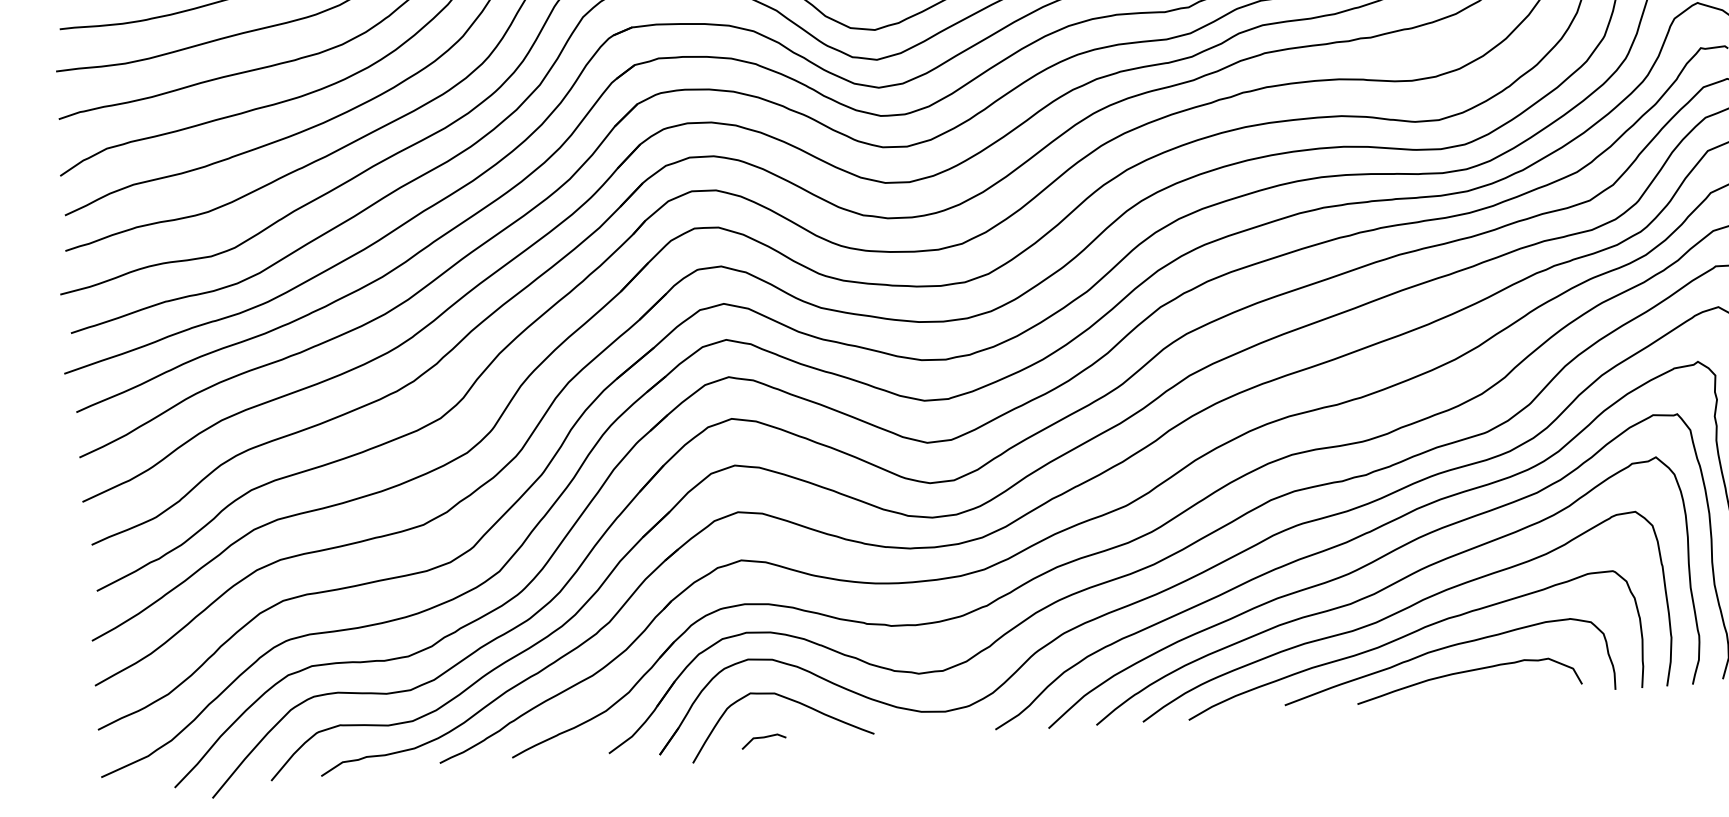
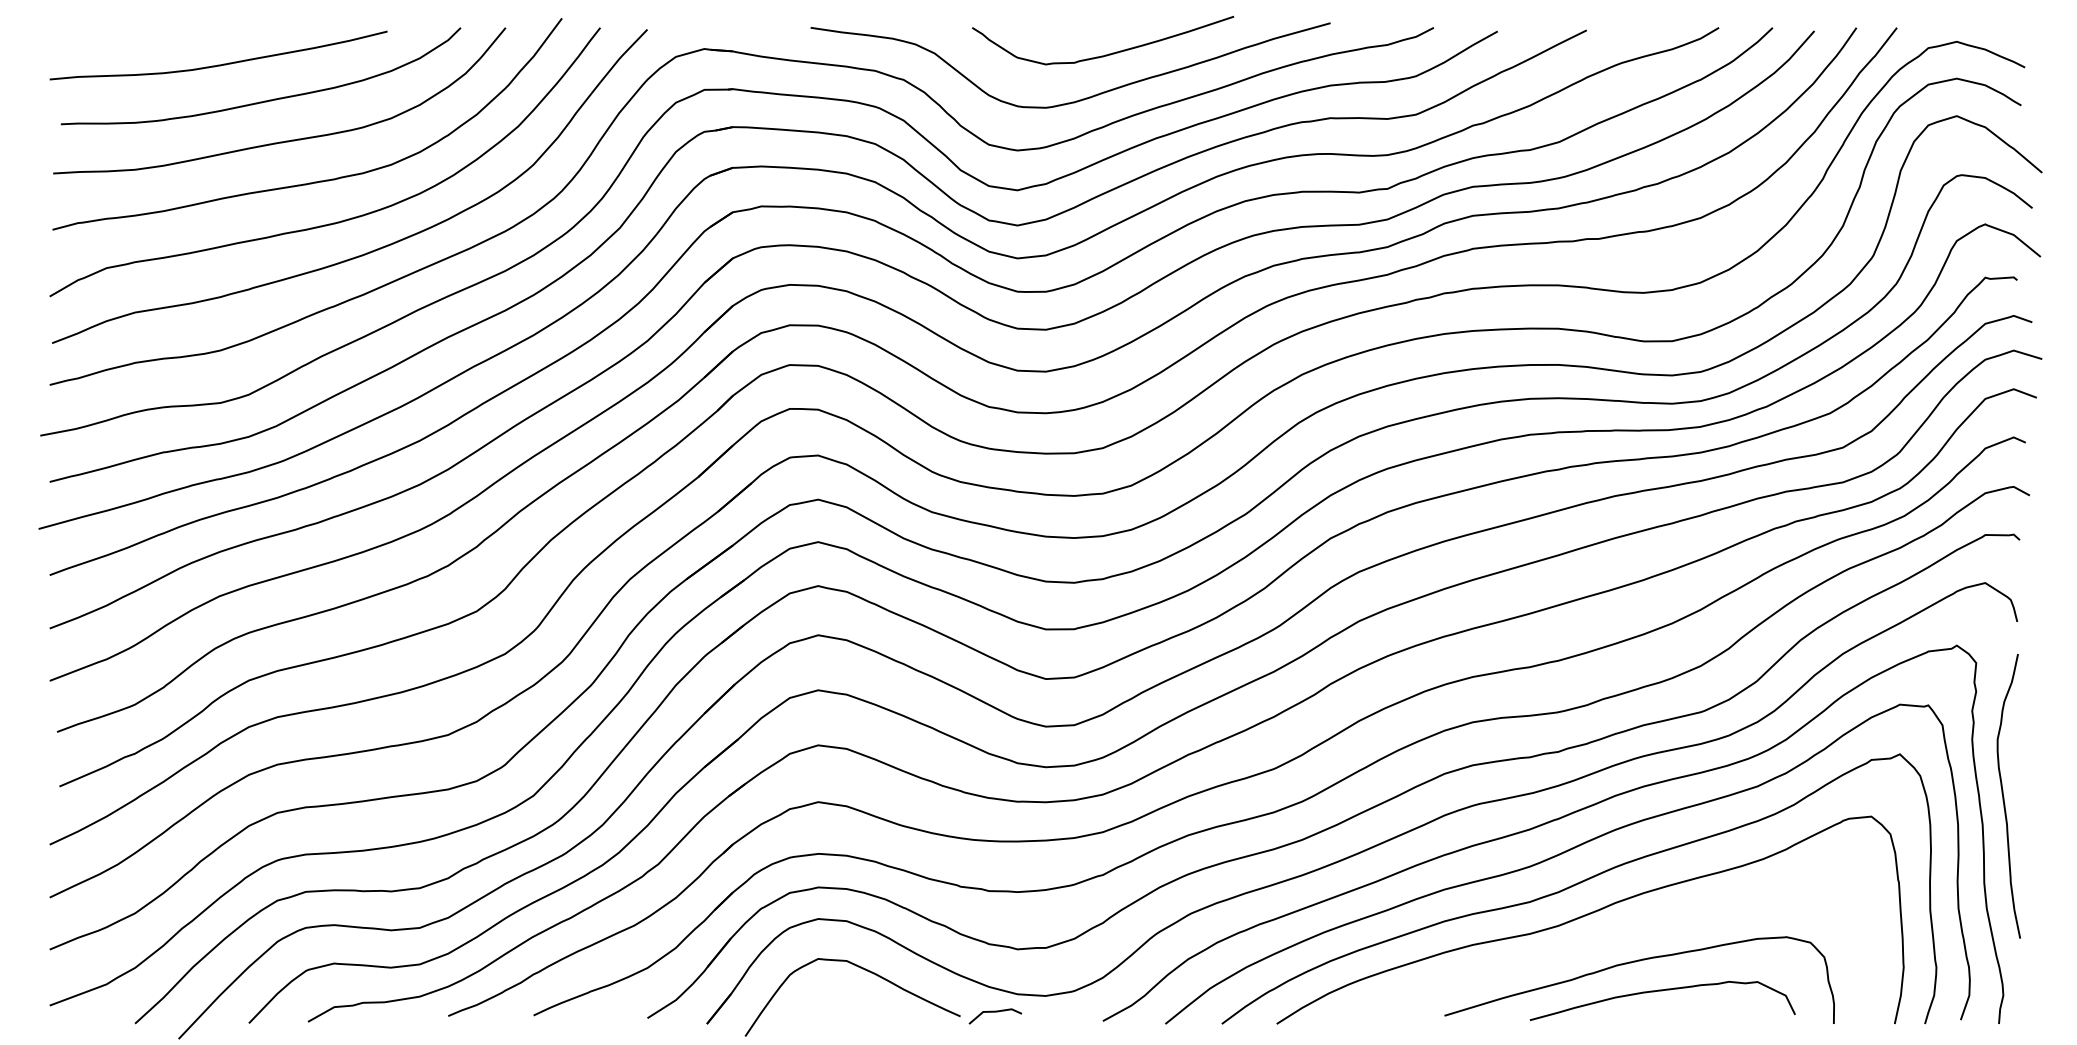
curve: (1409, 635) -> (1596, 943), removed
line: (763, 738) -> (995, 1012), moved

